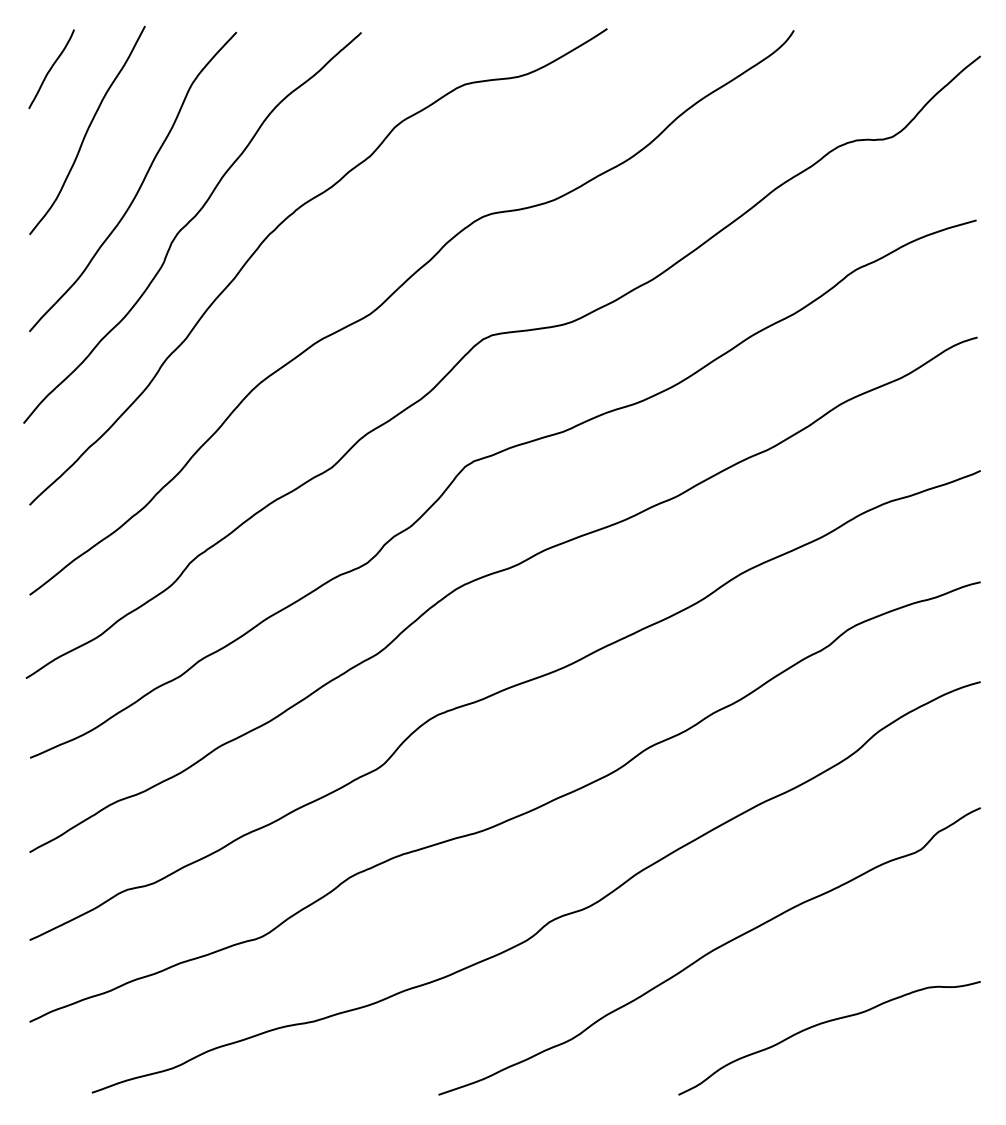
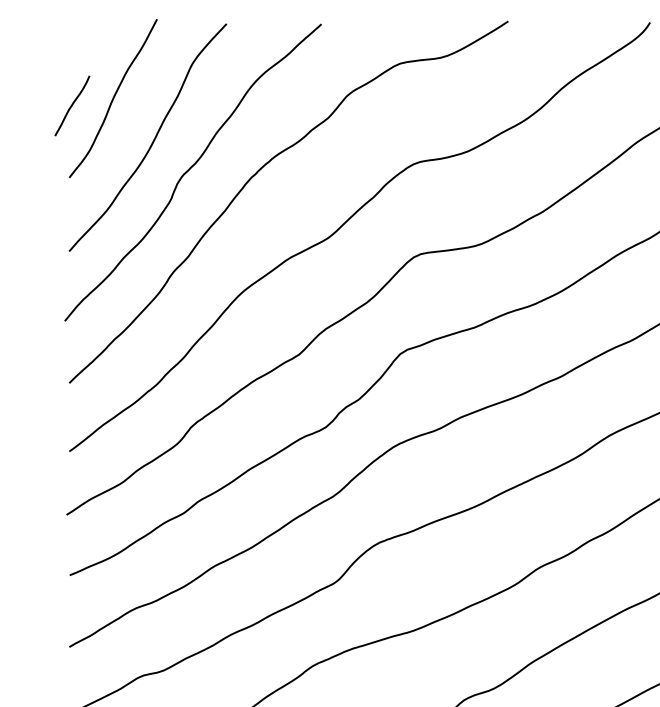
curve: (51, 69) -> (72, 106), moved

